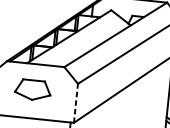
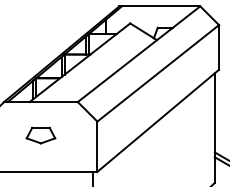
part: (32, 90) -> (40, 135), size x0.62
line: (76, 103) -> (97, 146), dashed -> solid

